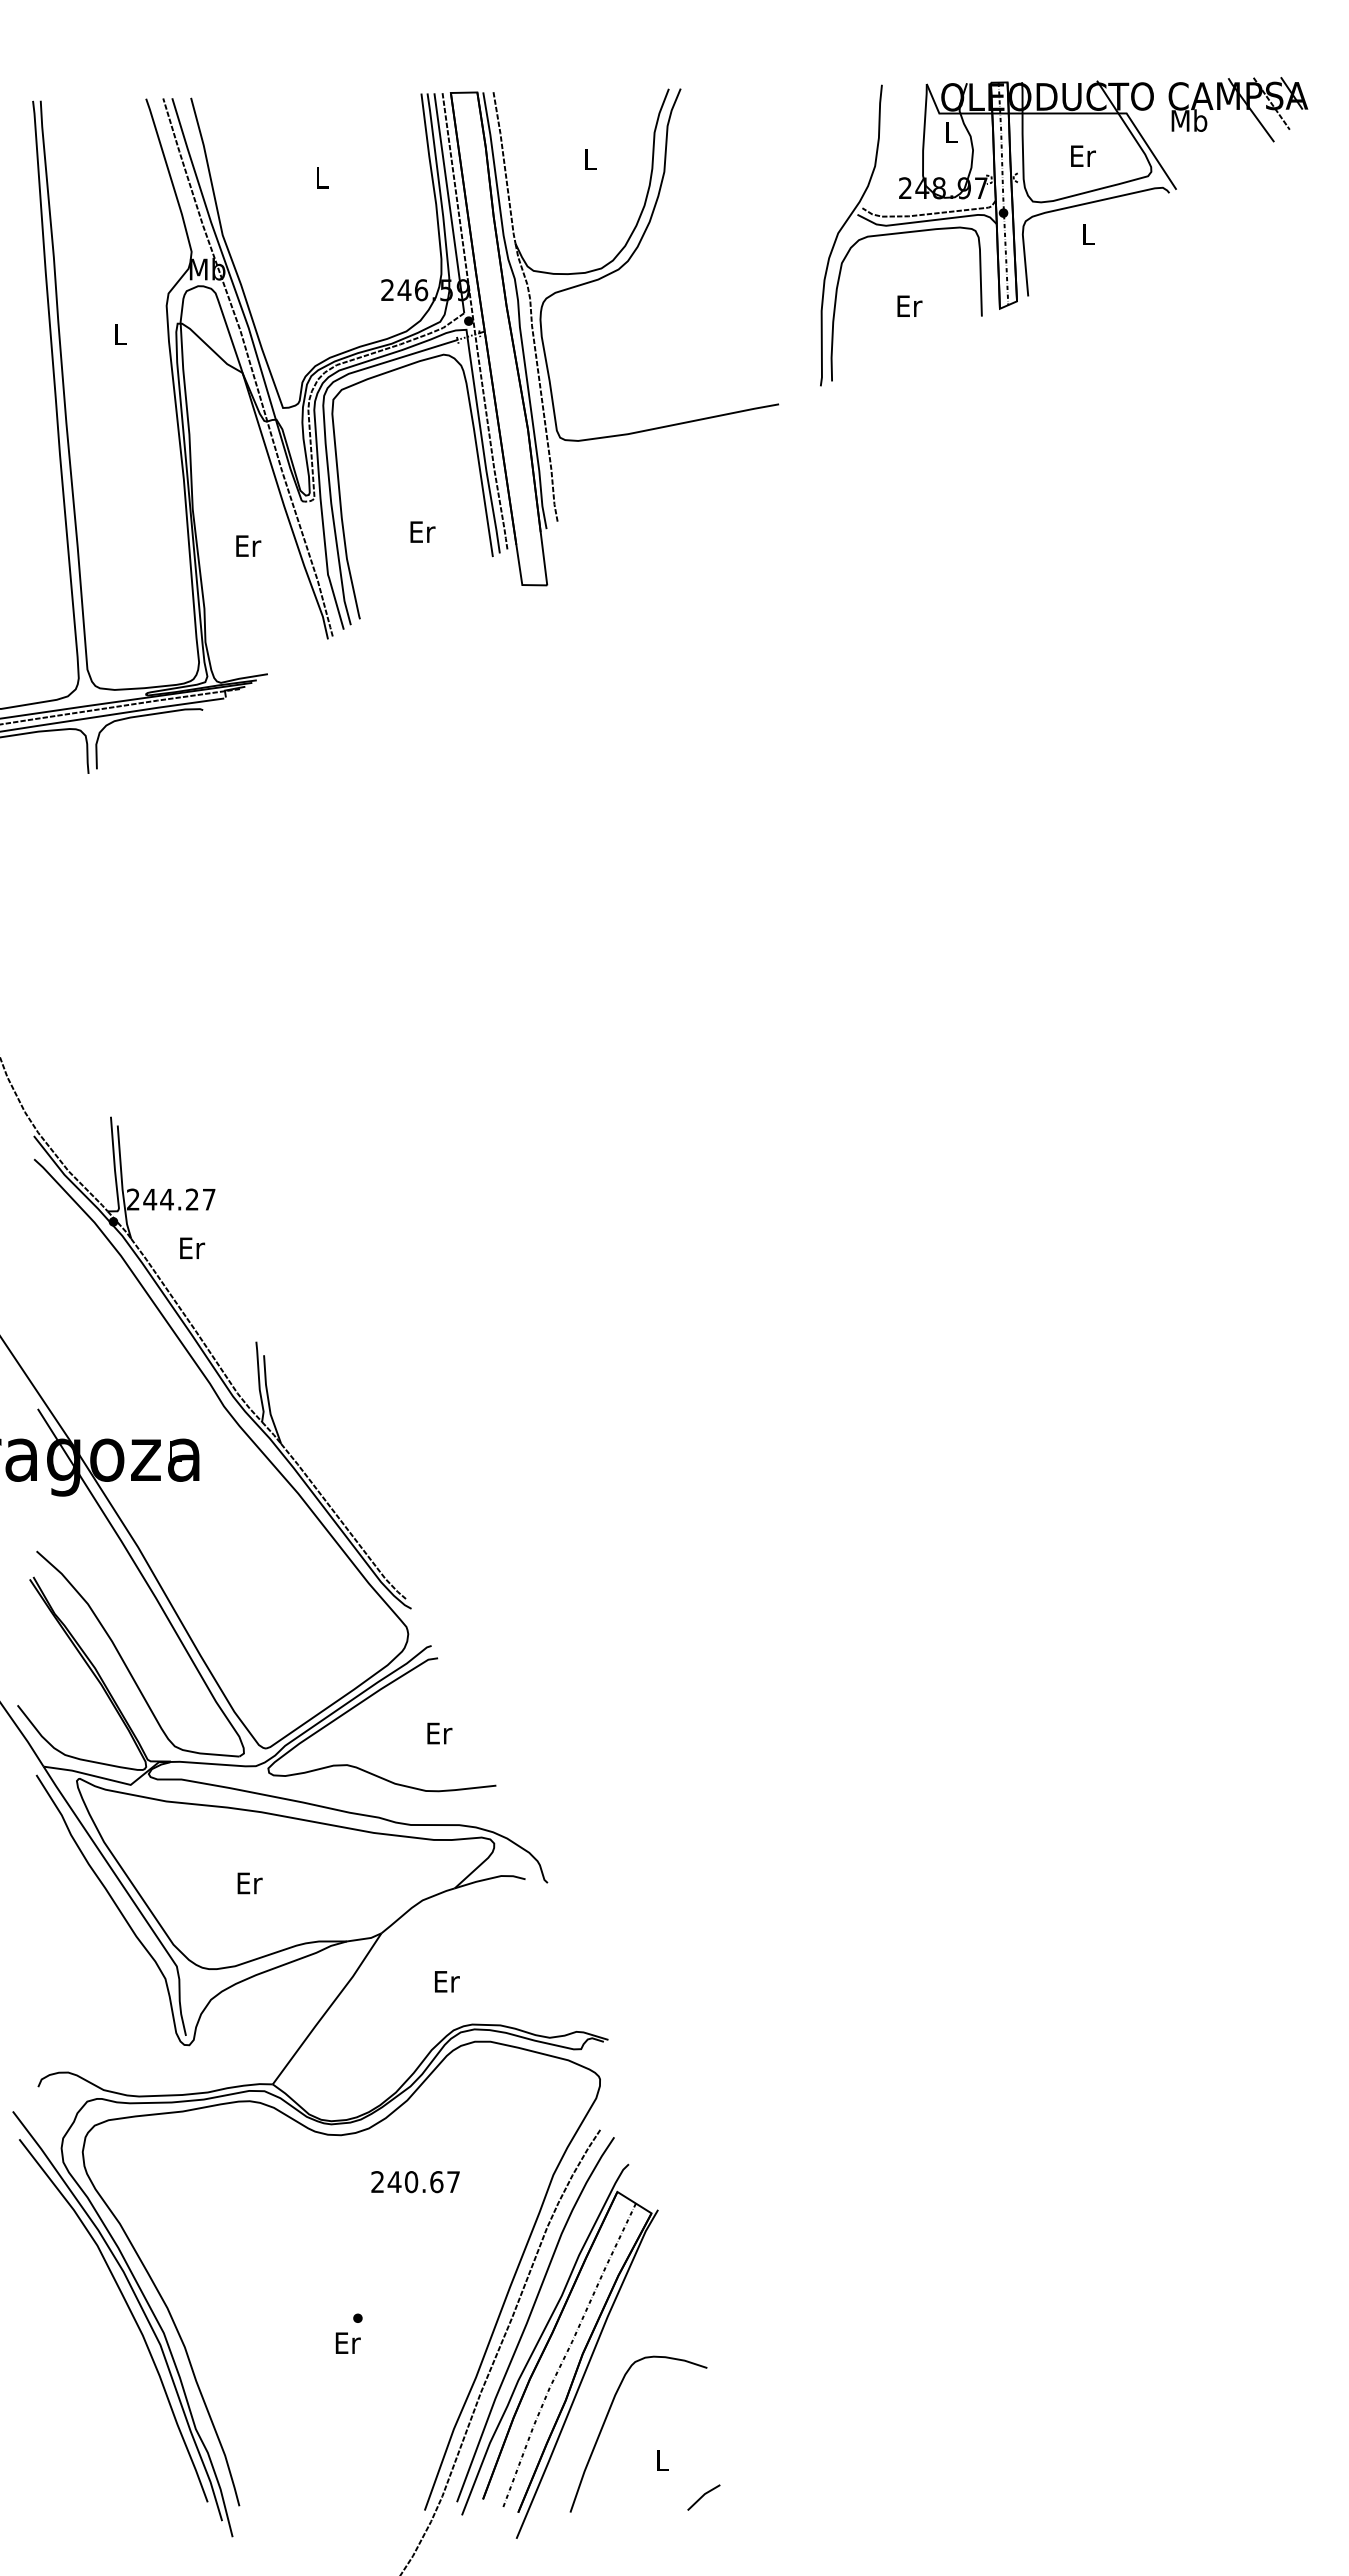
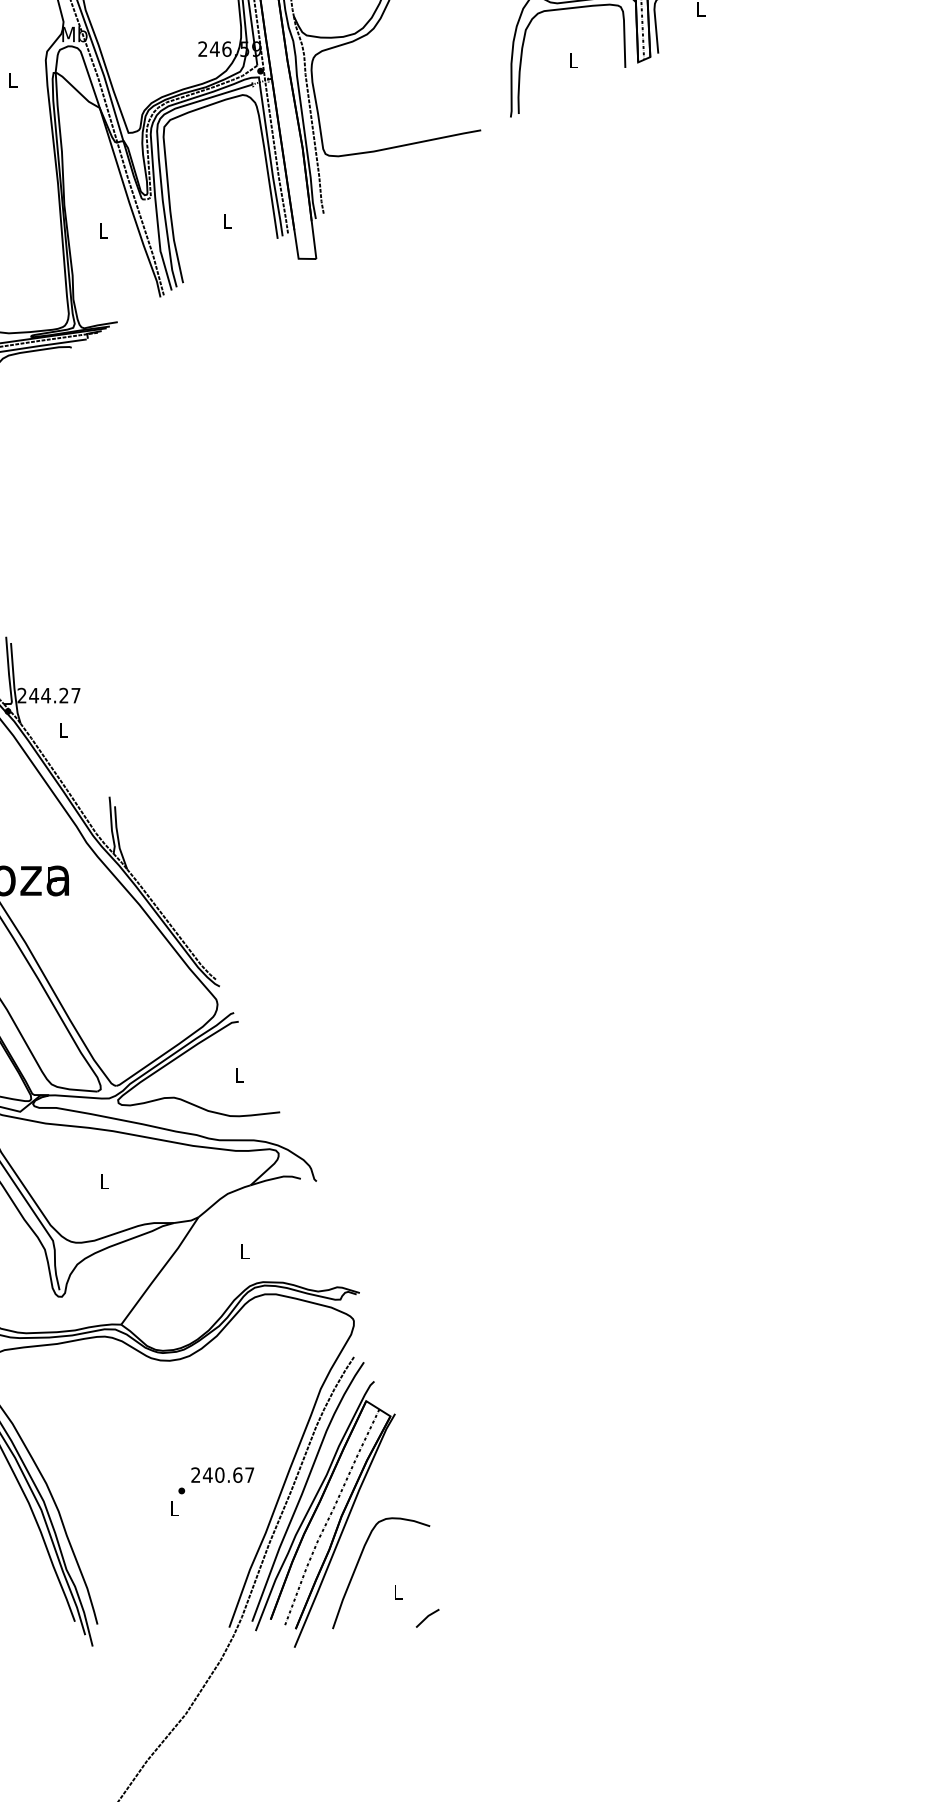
text: (909, 305) -> (573, 60), Er -> L
text: (422, 531) -> (227, 220), Er -> L
text: (248, 545) -> (103, 230), Er -> L
text: (192, 1247) -> (64, 729), Er -> L
text: (439, 1733) -> (239, 1075), Er -> L
text: (249, 1883) -> (104, 1181), Er -> L
text: (447, 1981) -> (245, 1251), Er -> L
text: (415, 2182) -> (222, 1475), moved
text: (347, 2342) -> (174, 1508), Er -> L

